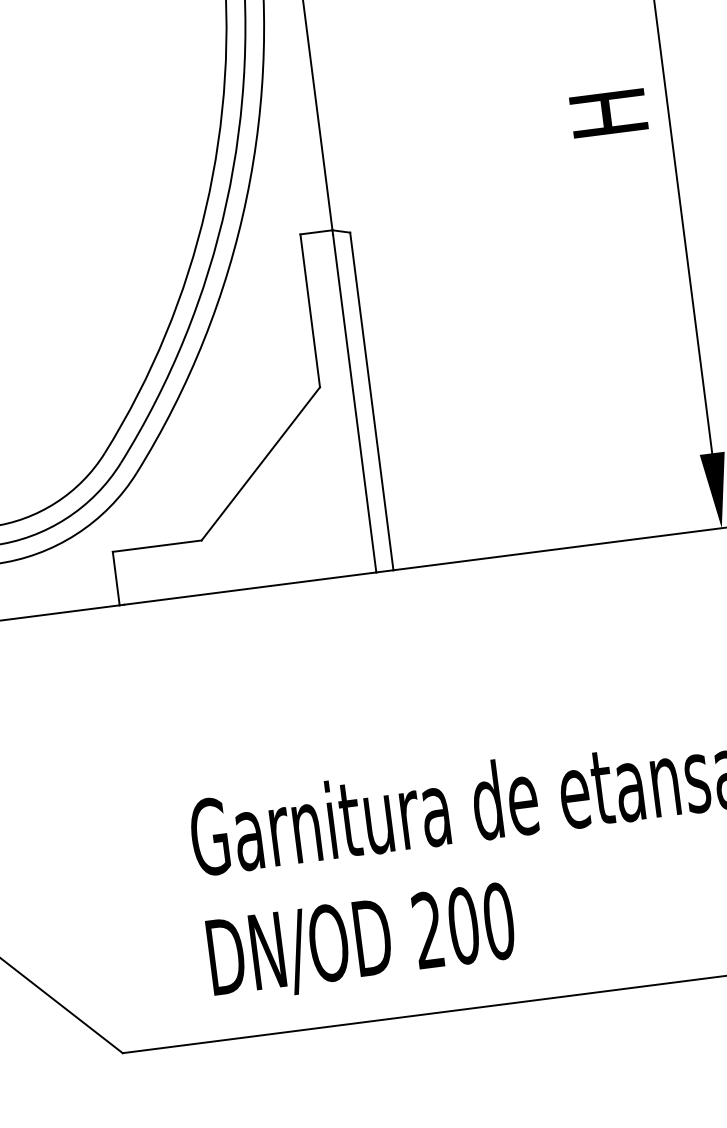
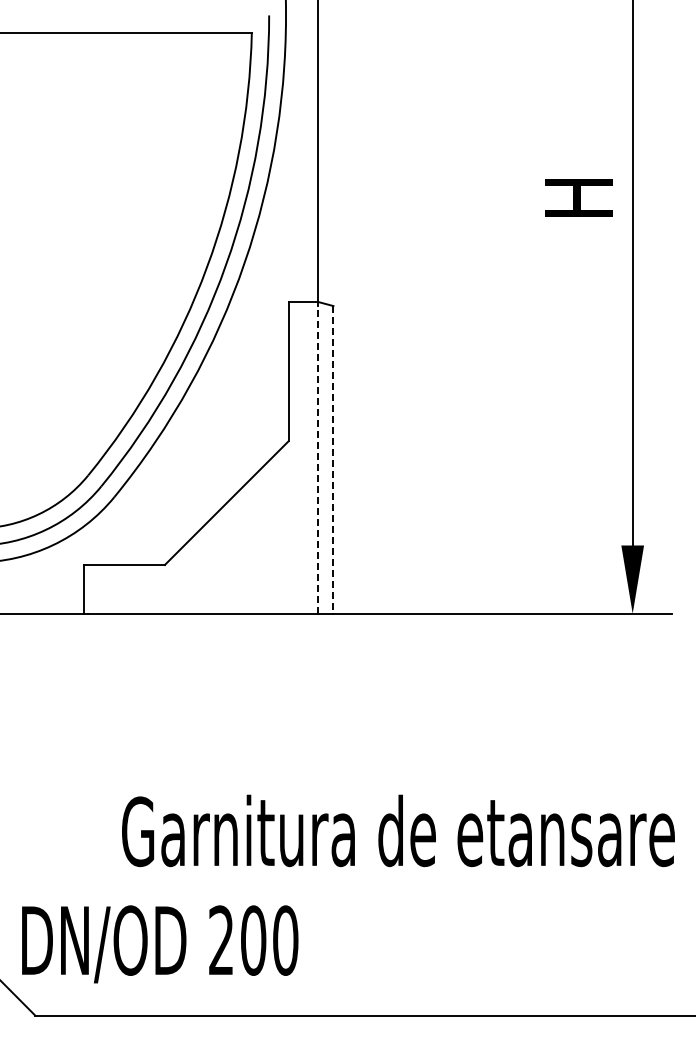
text: (608, 113) -> (578, 197), moved
line: (371, 401) -> (333, 459), solid -> dashed
line: (354, 403) -> (317, 459), solid -> dashed
text: (362, 943) -> (160, 944), moved

